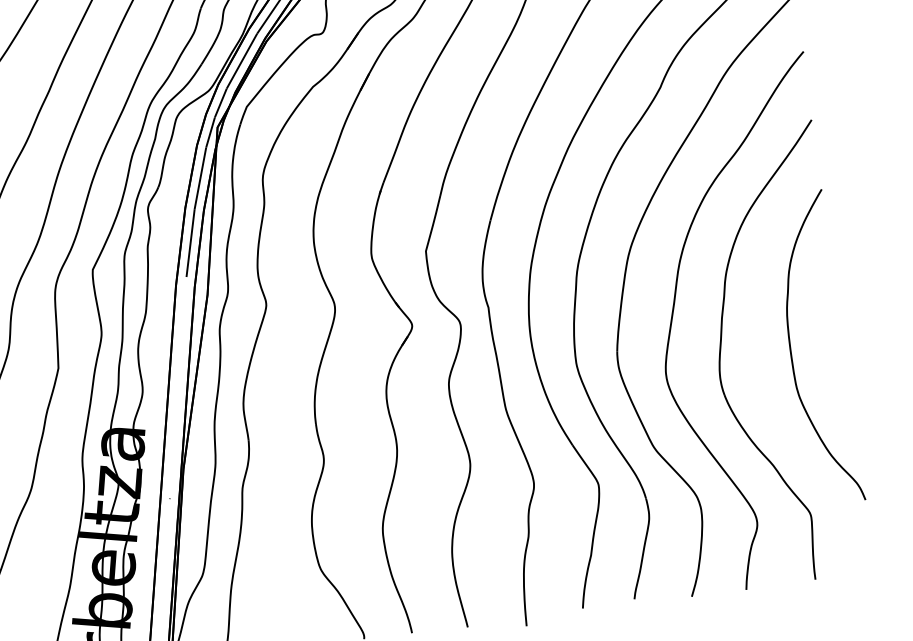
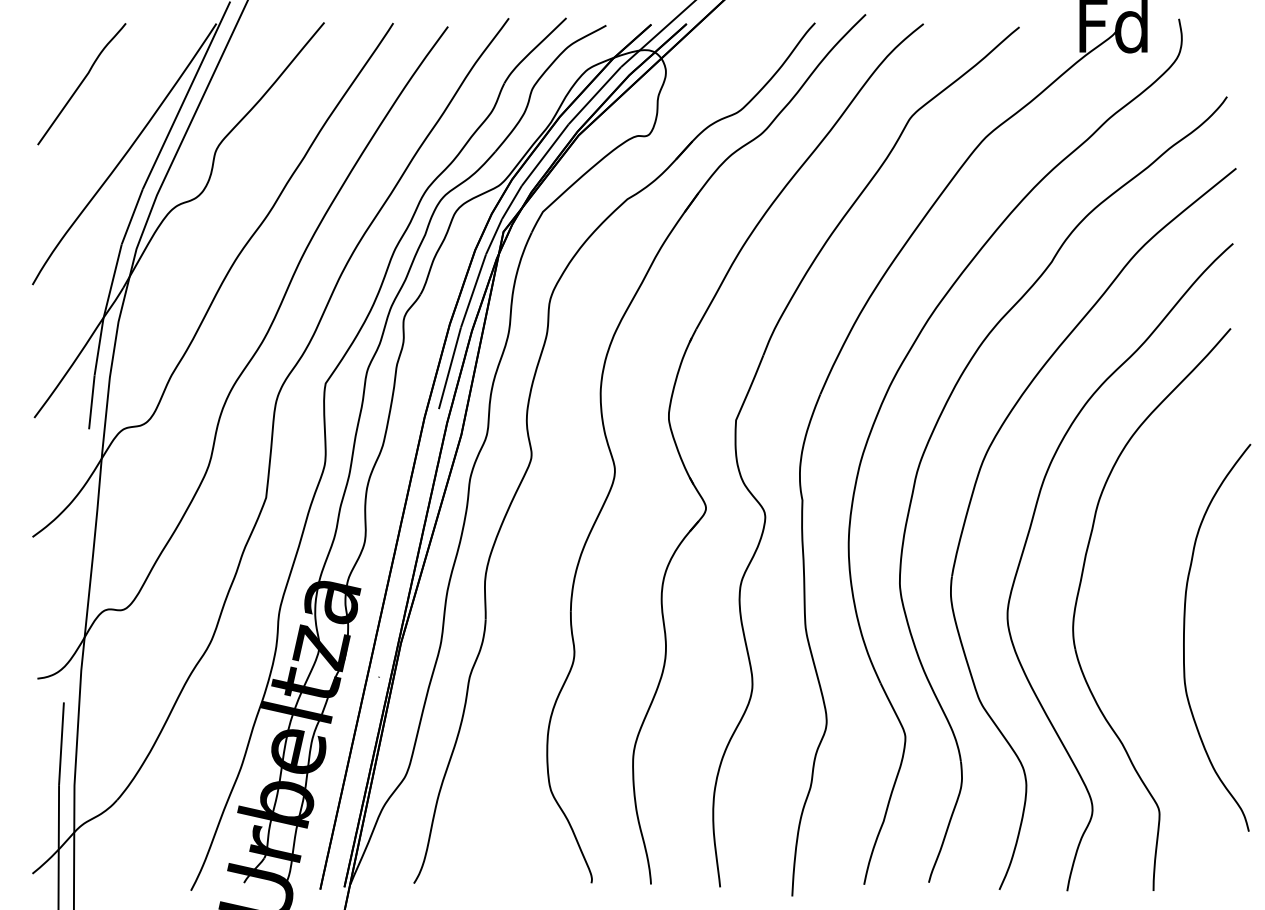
curve: (791, 352) -> (1184, 637), moved

